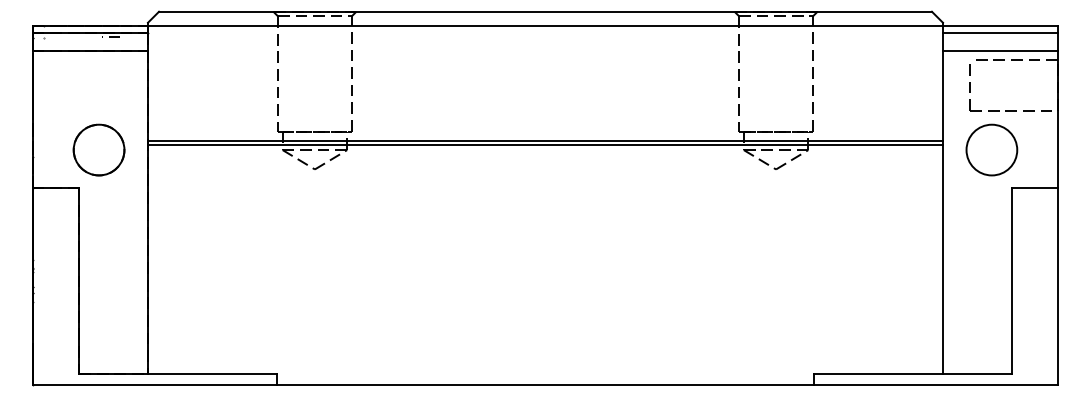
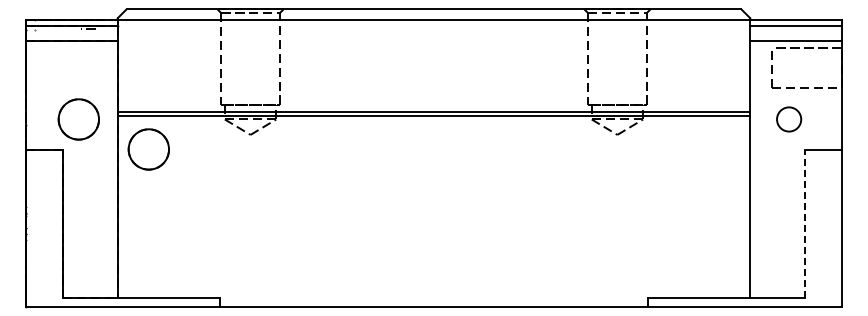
circle: (991, 150) -> (788, 119), size x0.6
circle: (186, 187) -> (148, 149), added
line: (1011, 280) -> (804, 223), solid -> dashed

